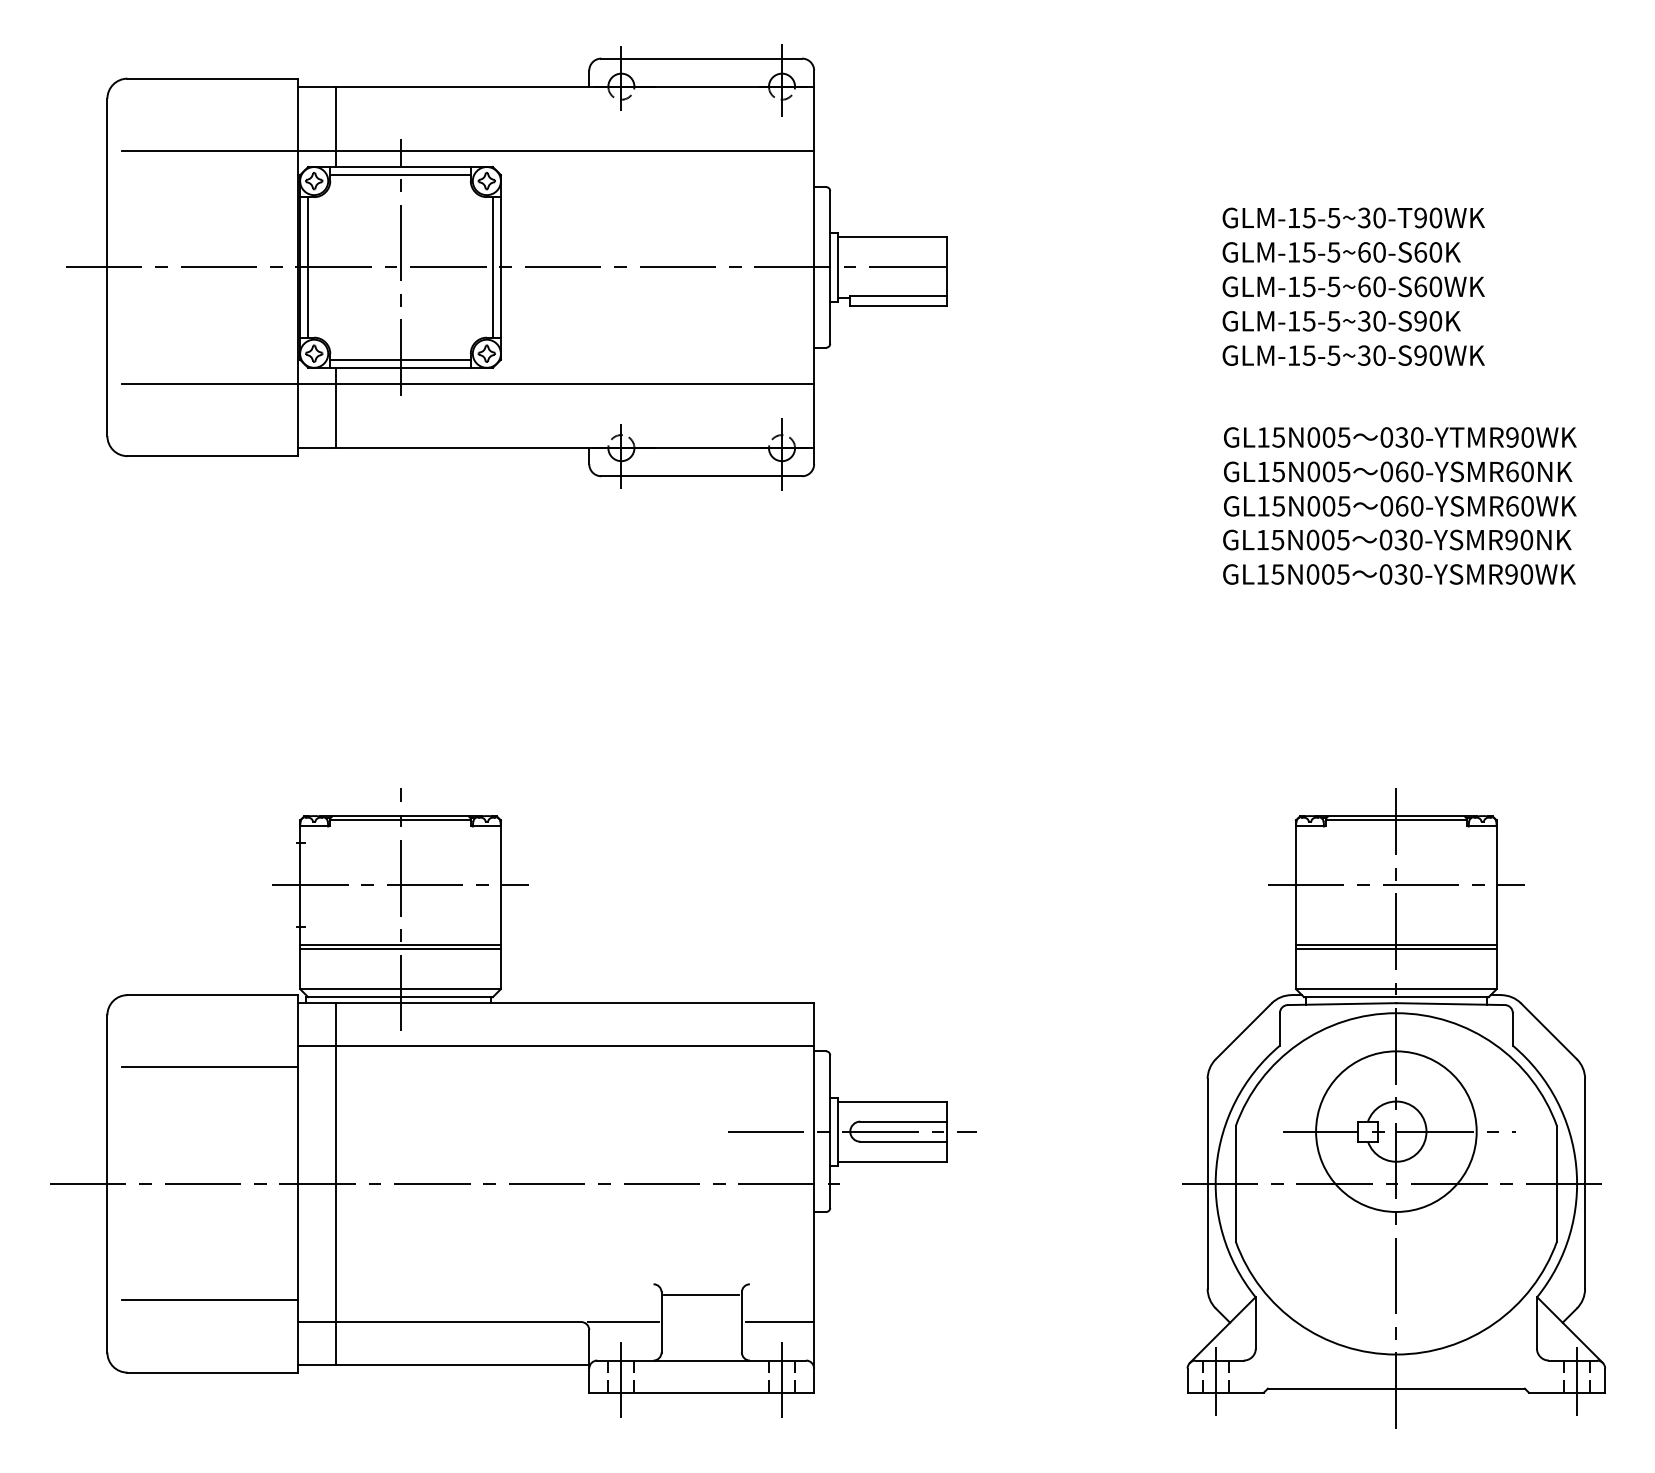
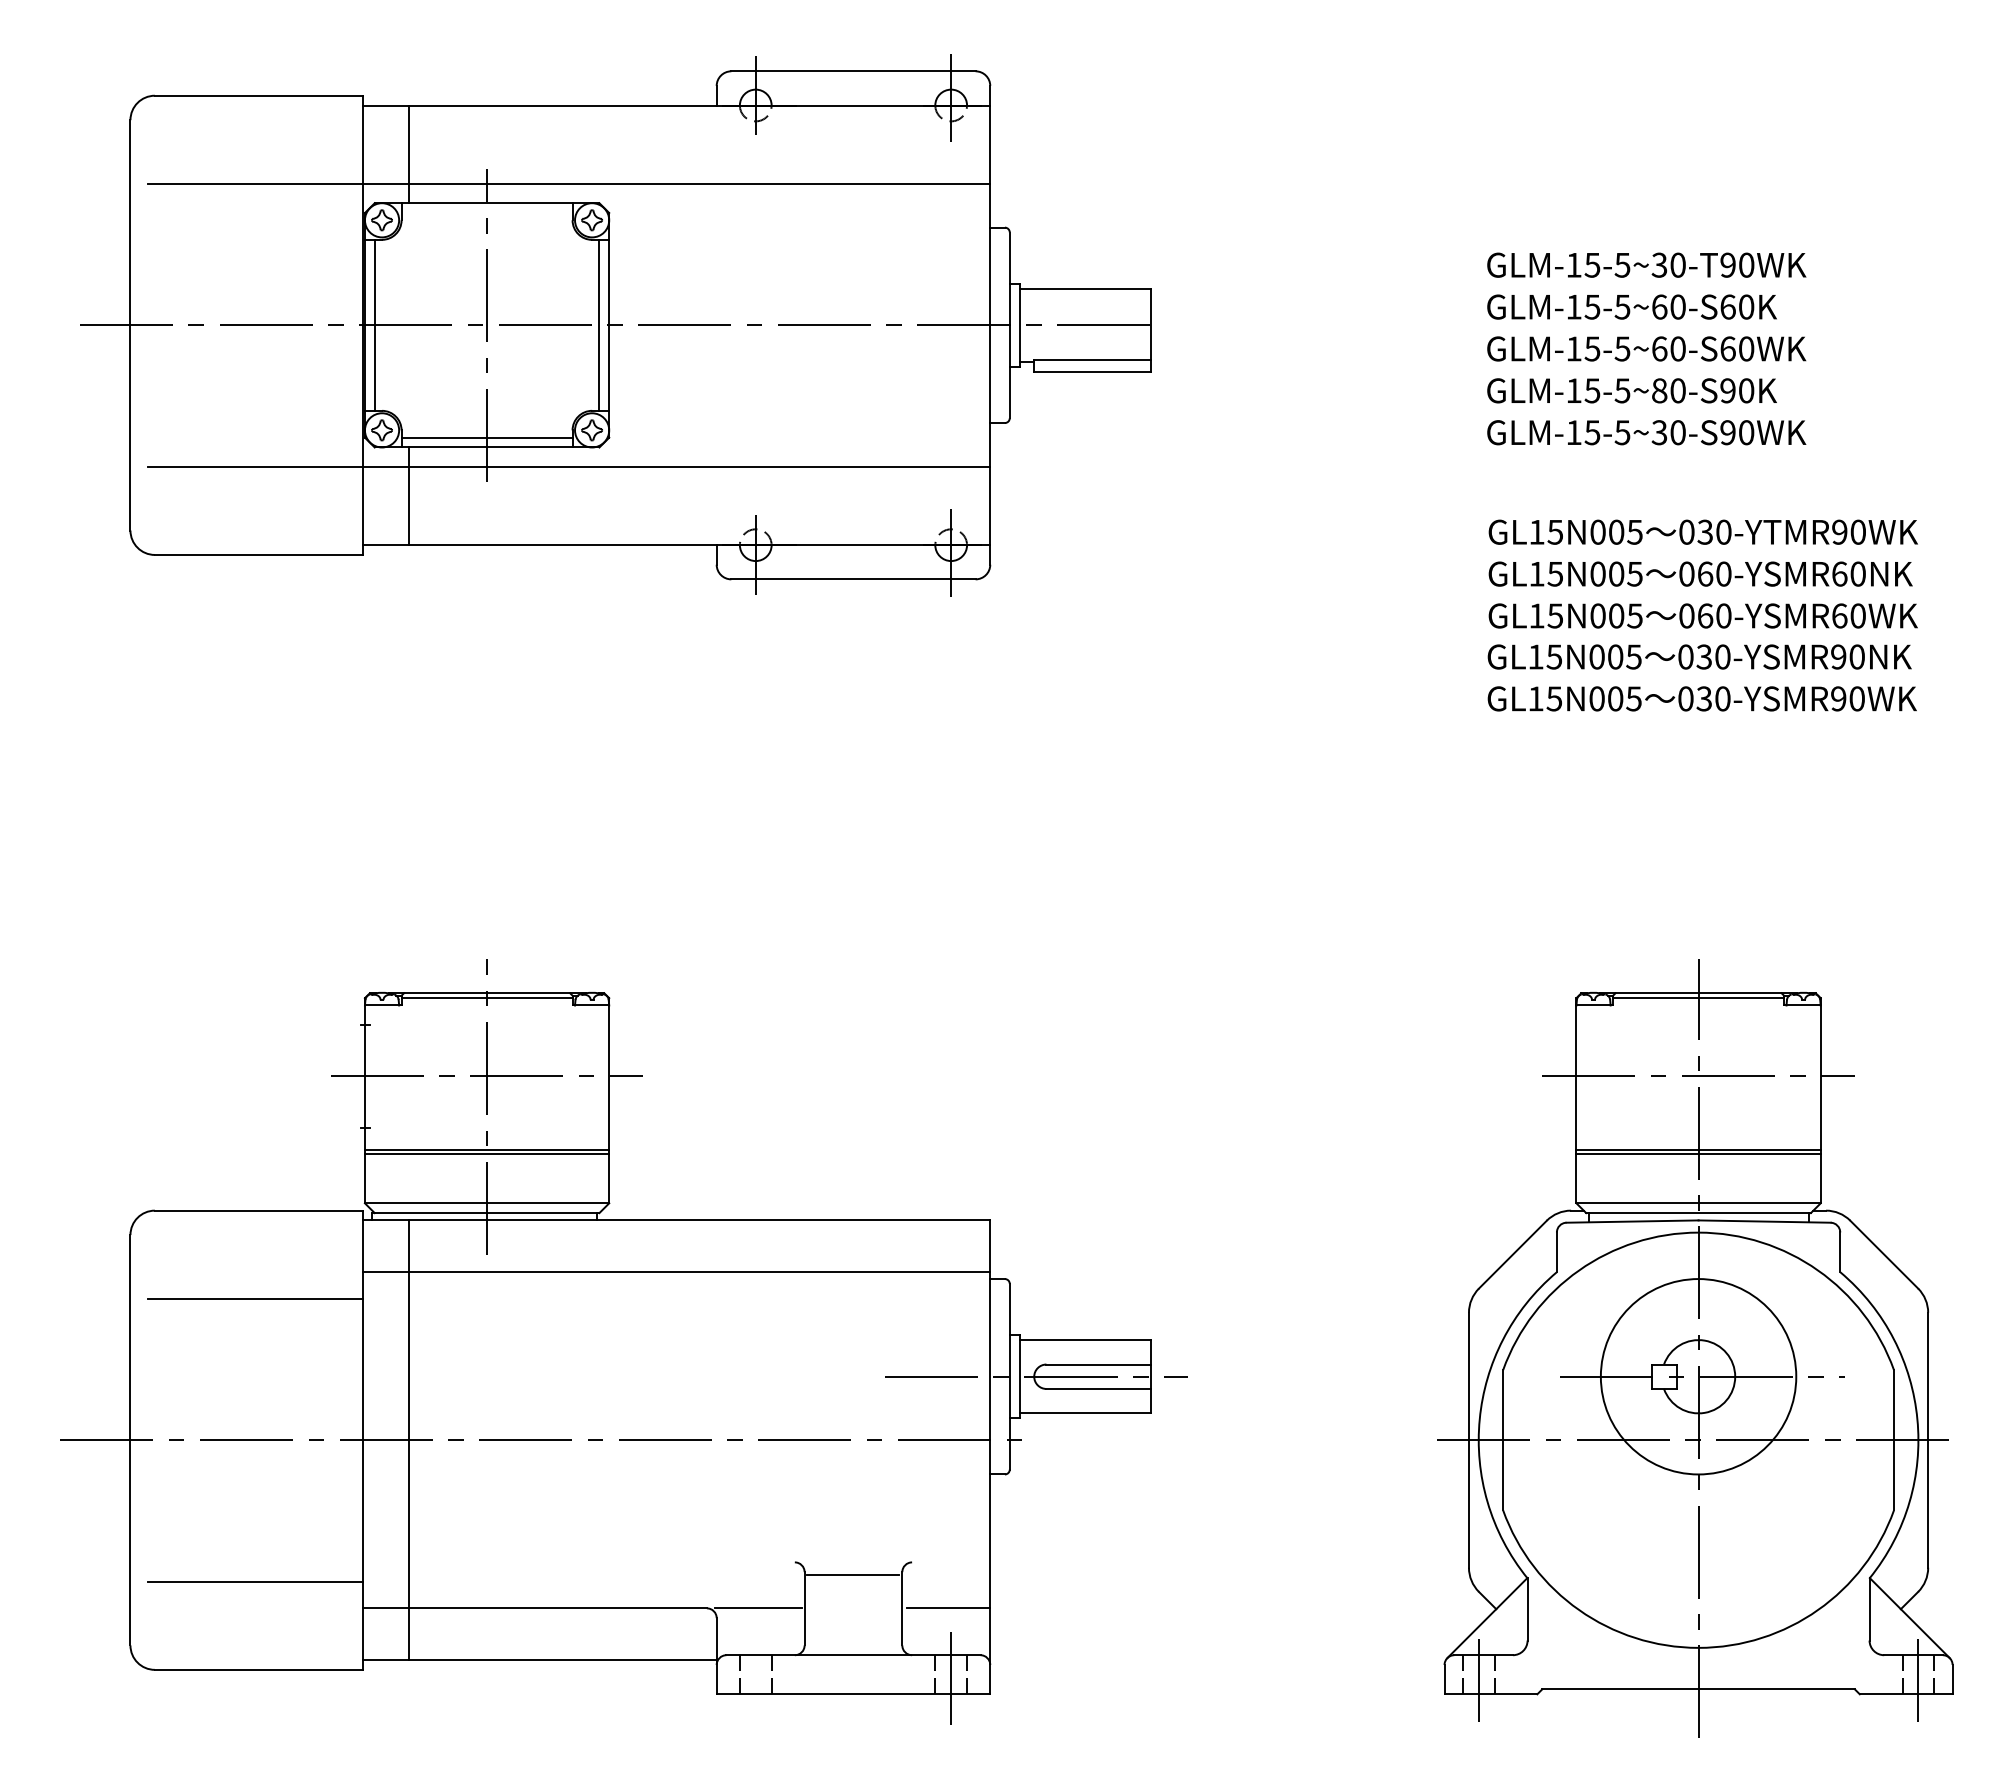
line: (400, 174) -> (486, 212), removed
text: (1364, 320) -> (1659, 390), GLM-15-5~30-S90K -> GLM-15-5~80-S90K
line: (621, 1383) -> (755, 1682), removed

